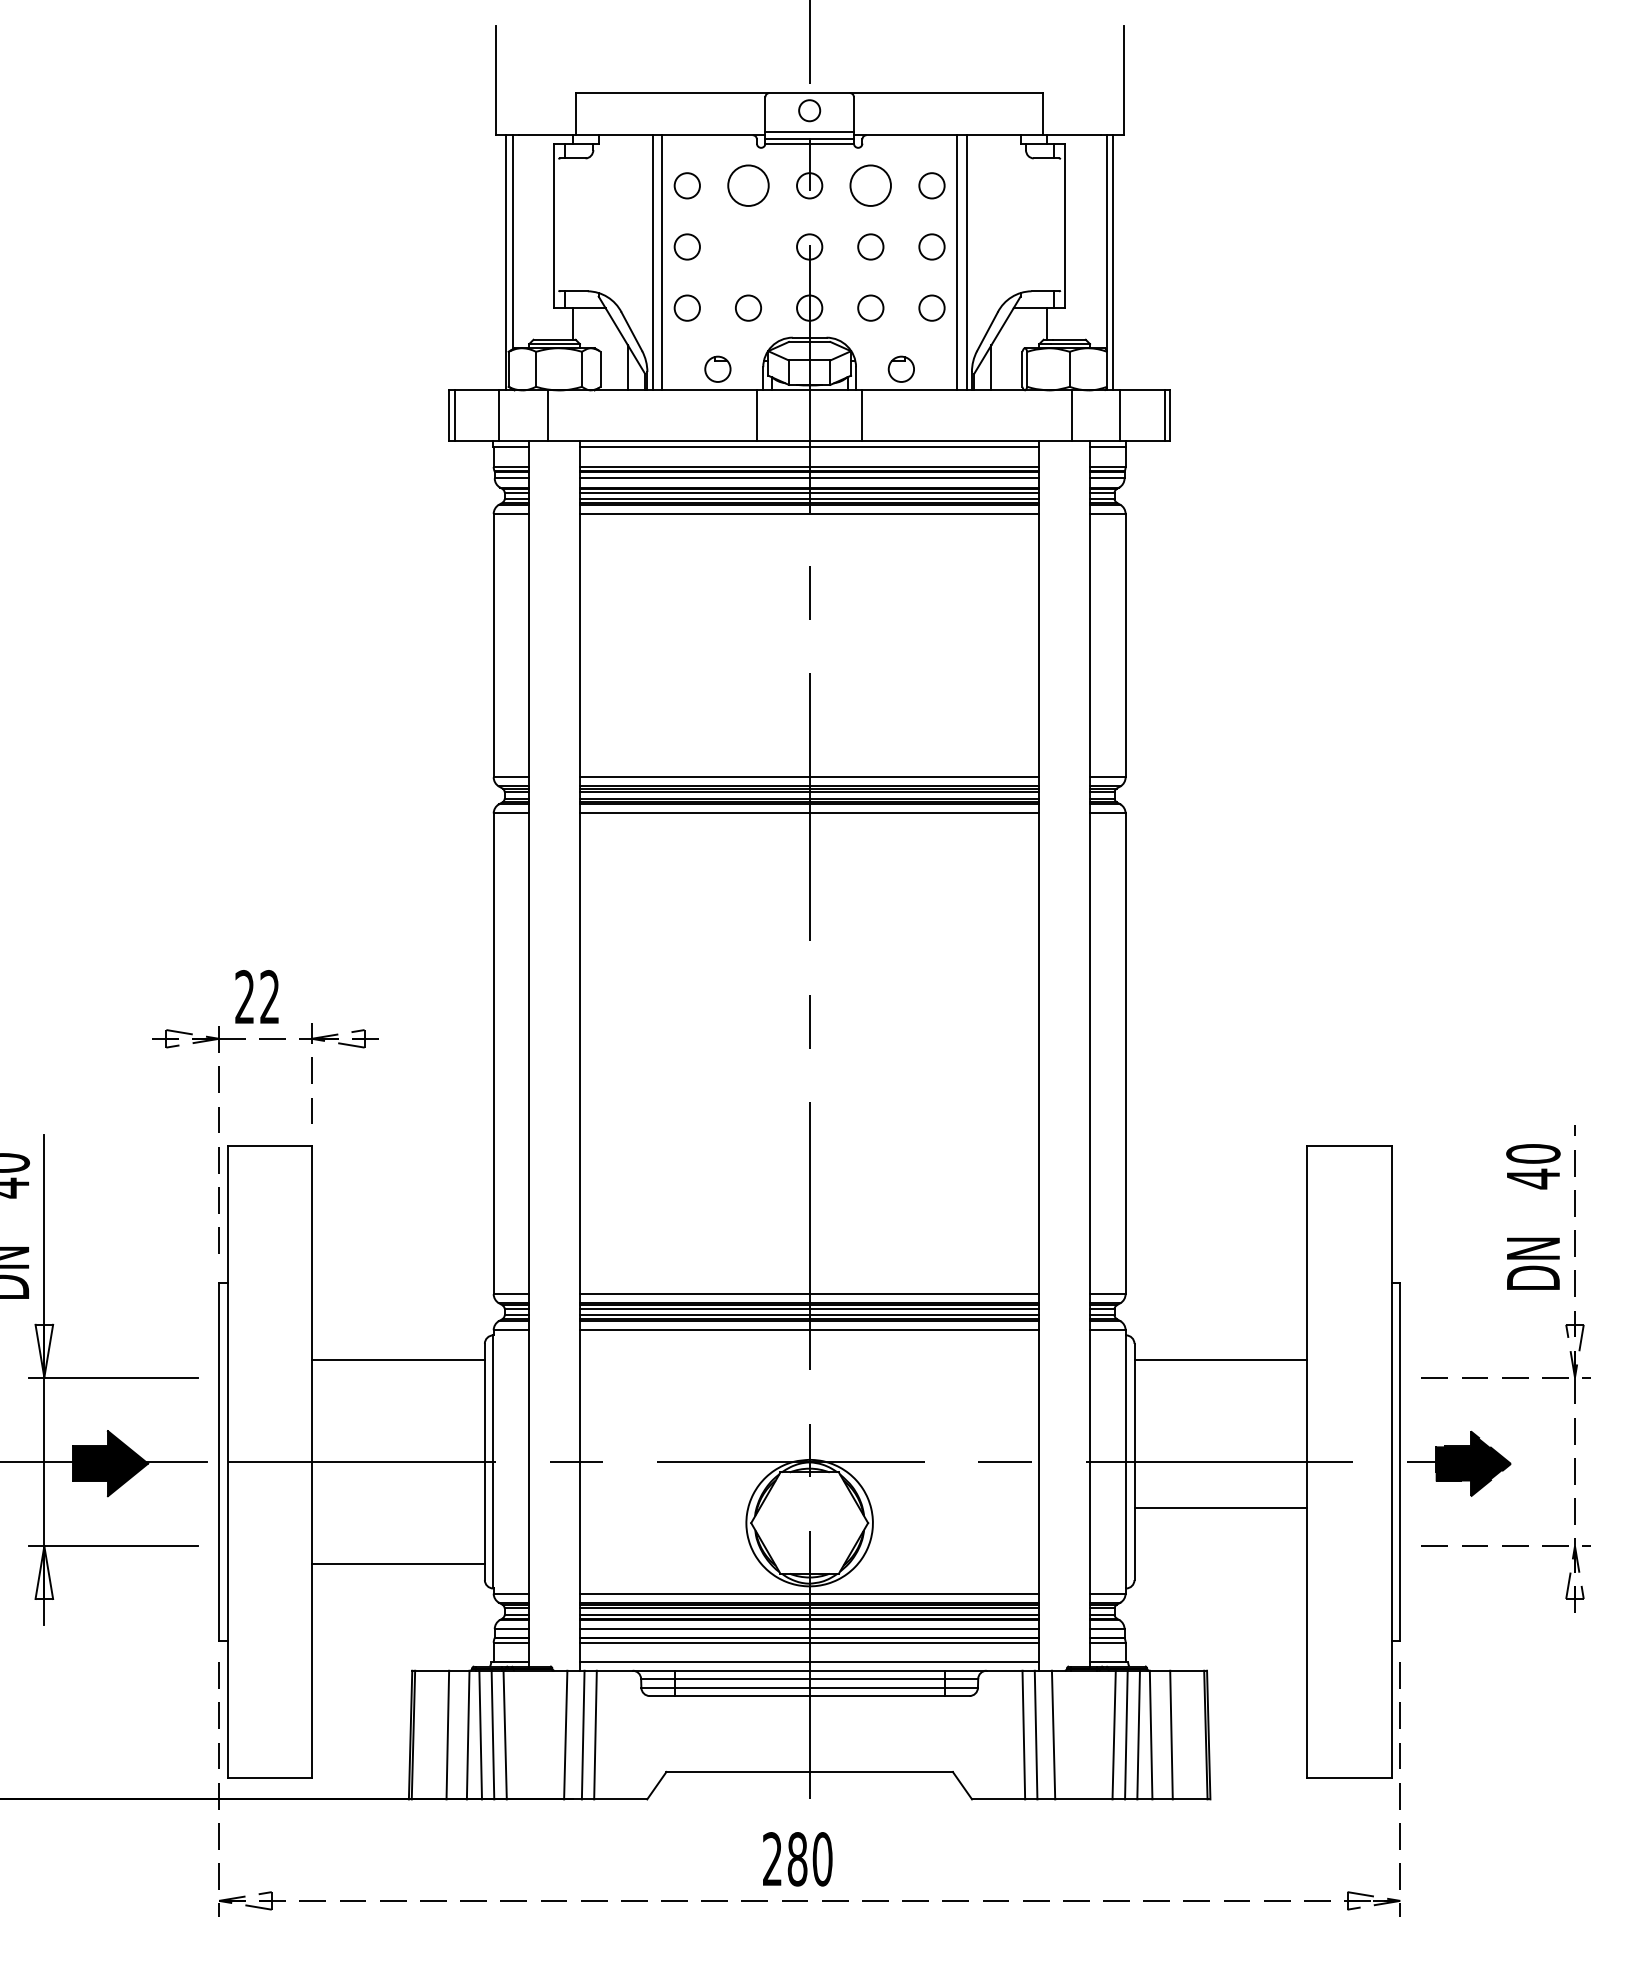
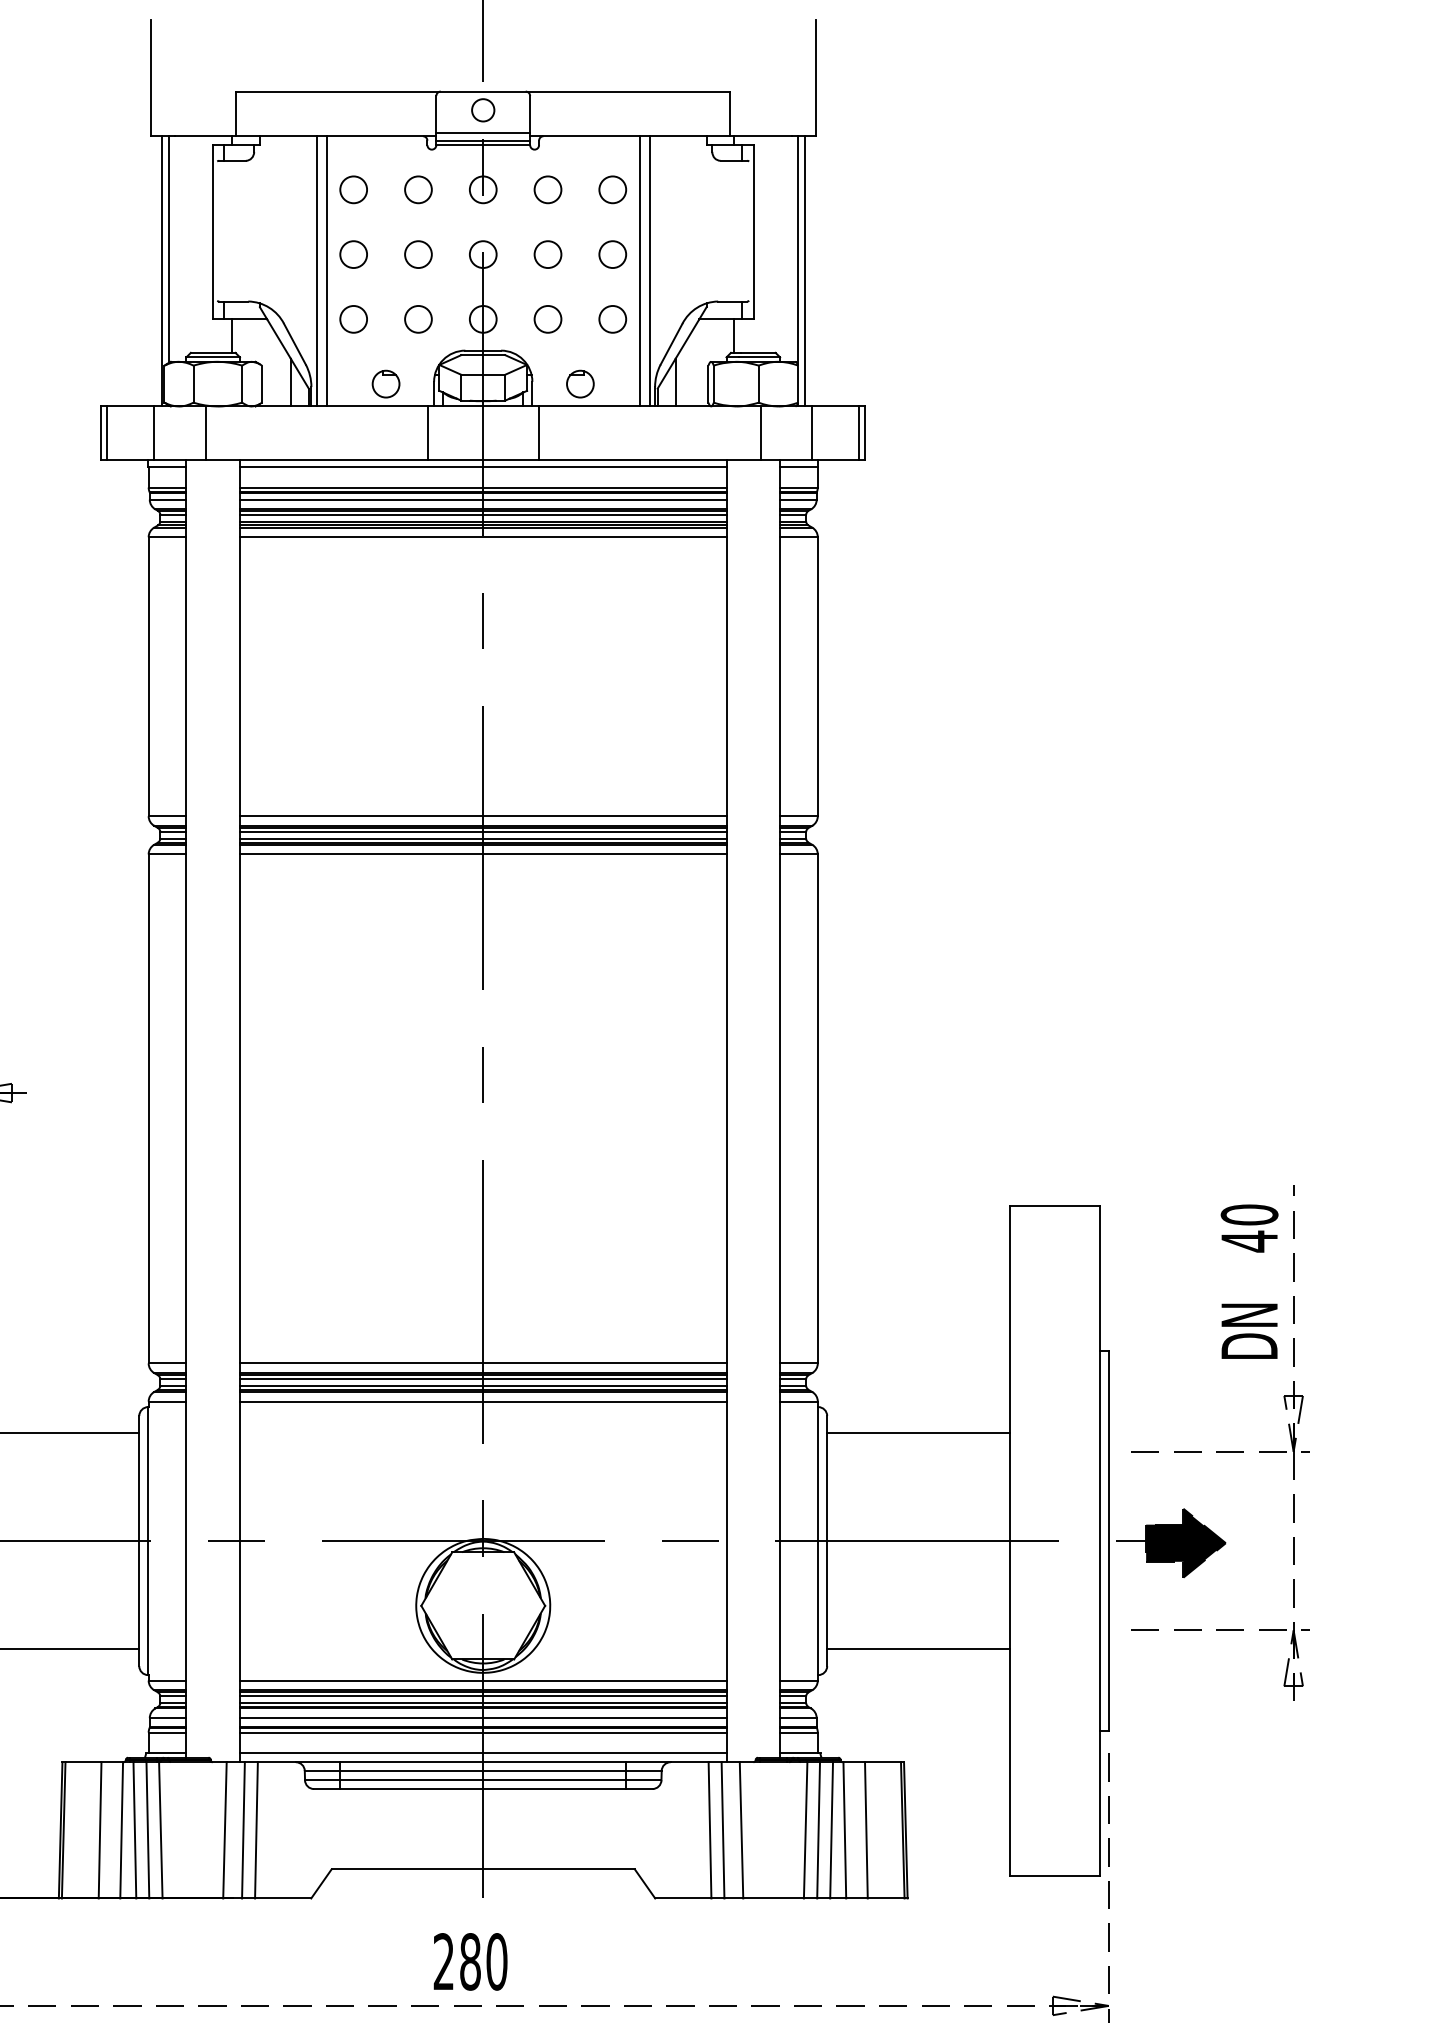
circle: (748, 185) -> (418, 189), size x0.62
circle: (870, 185) -> (547, 189), size x0.62
circle: (748, 246) -> (418, 254), added
line: (1220, 1507) -> (918, 1648), moved

